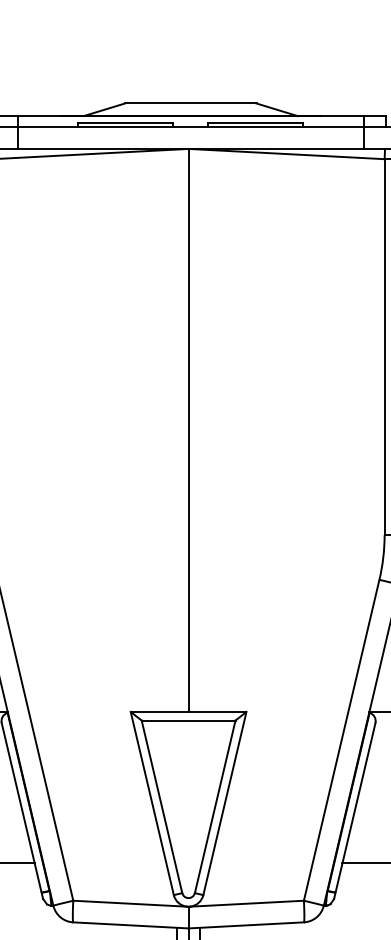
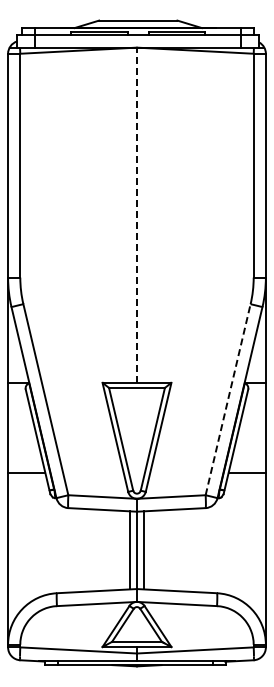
line: (187, 430) -> (136, 215), solid -> dashed
line: (342, 739) -> (228, 399), solid -> dashed

